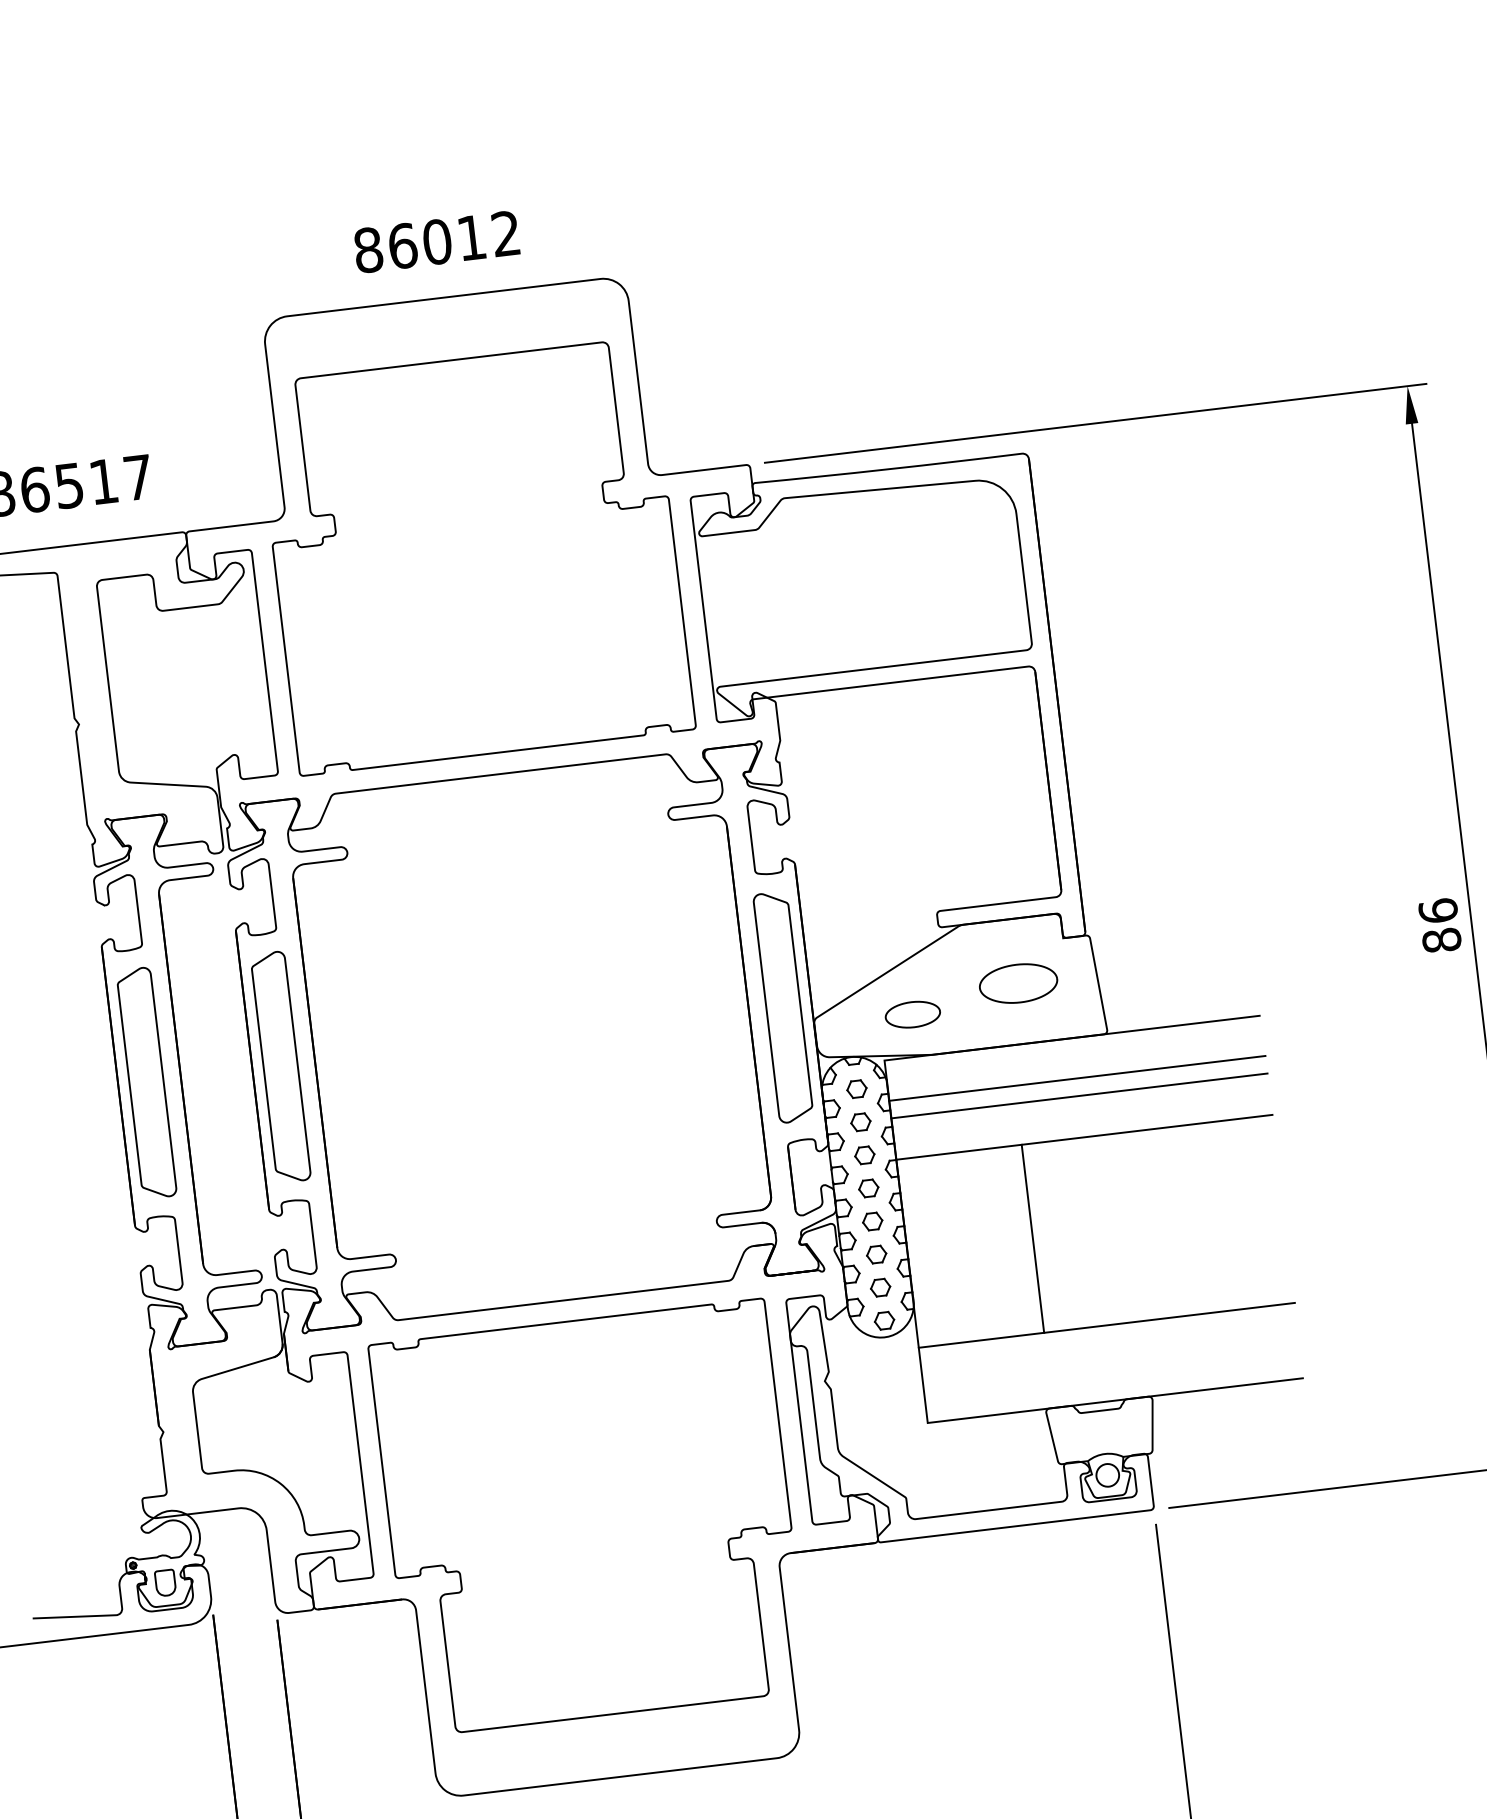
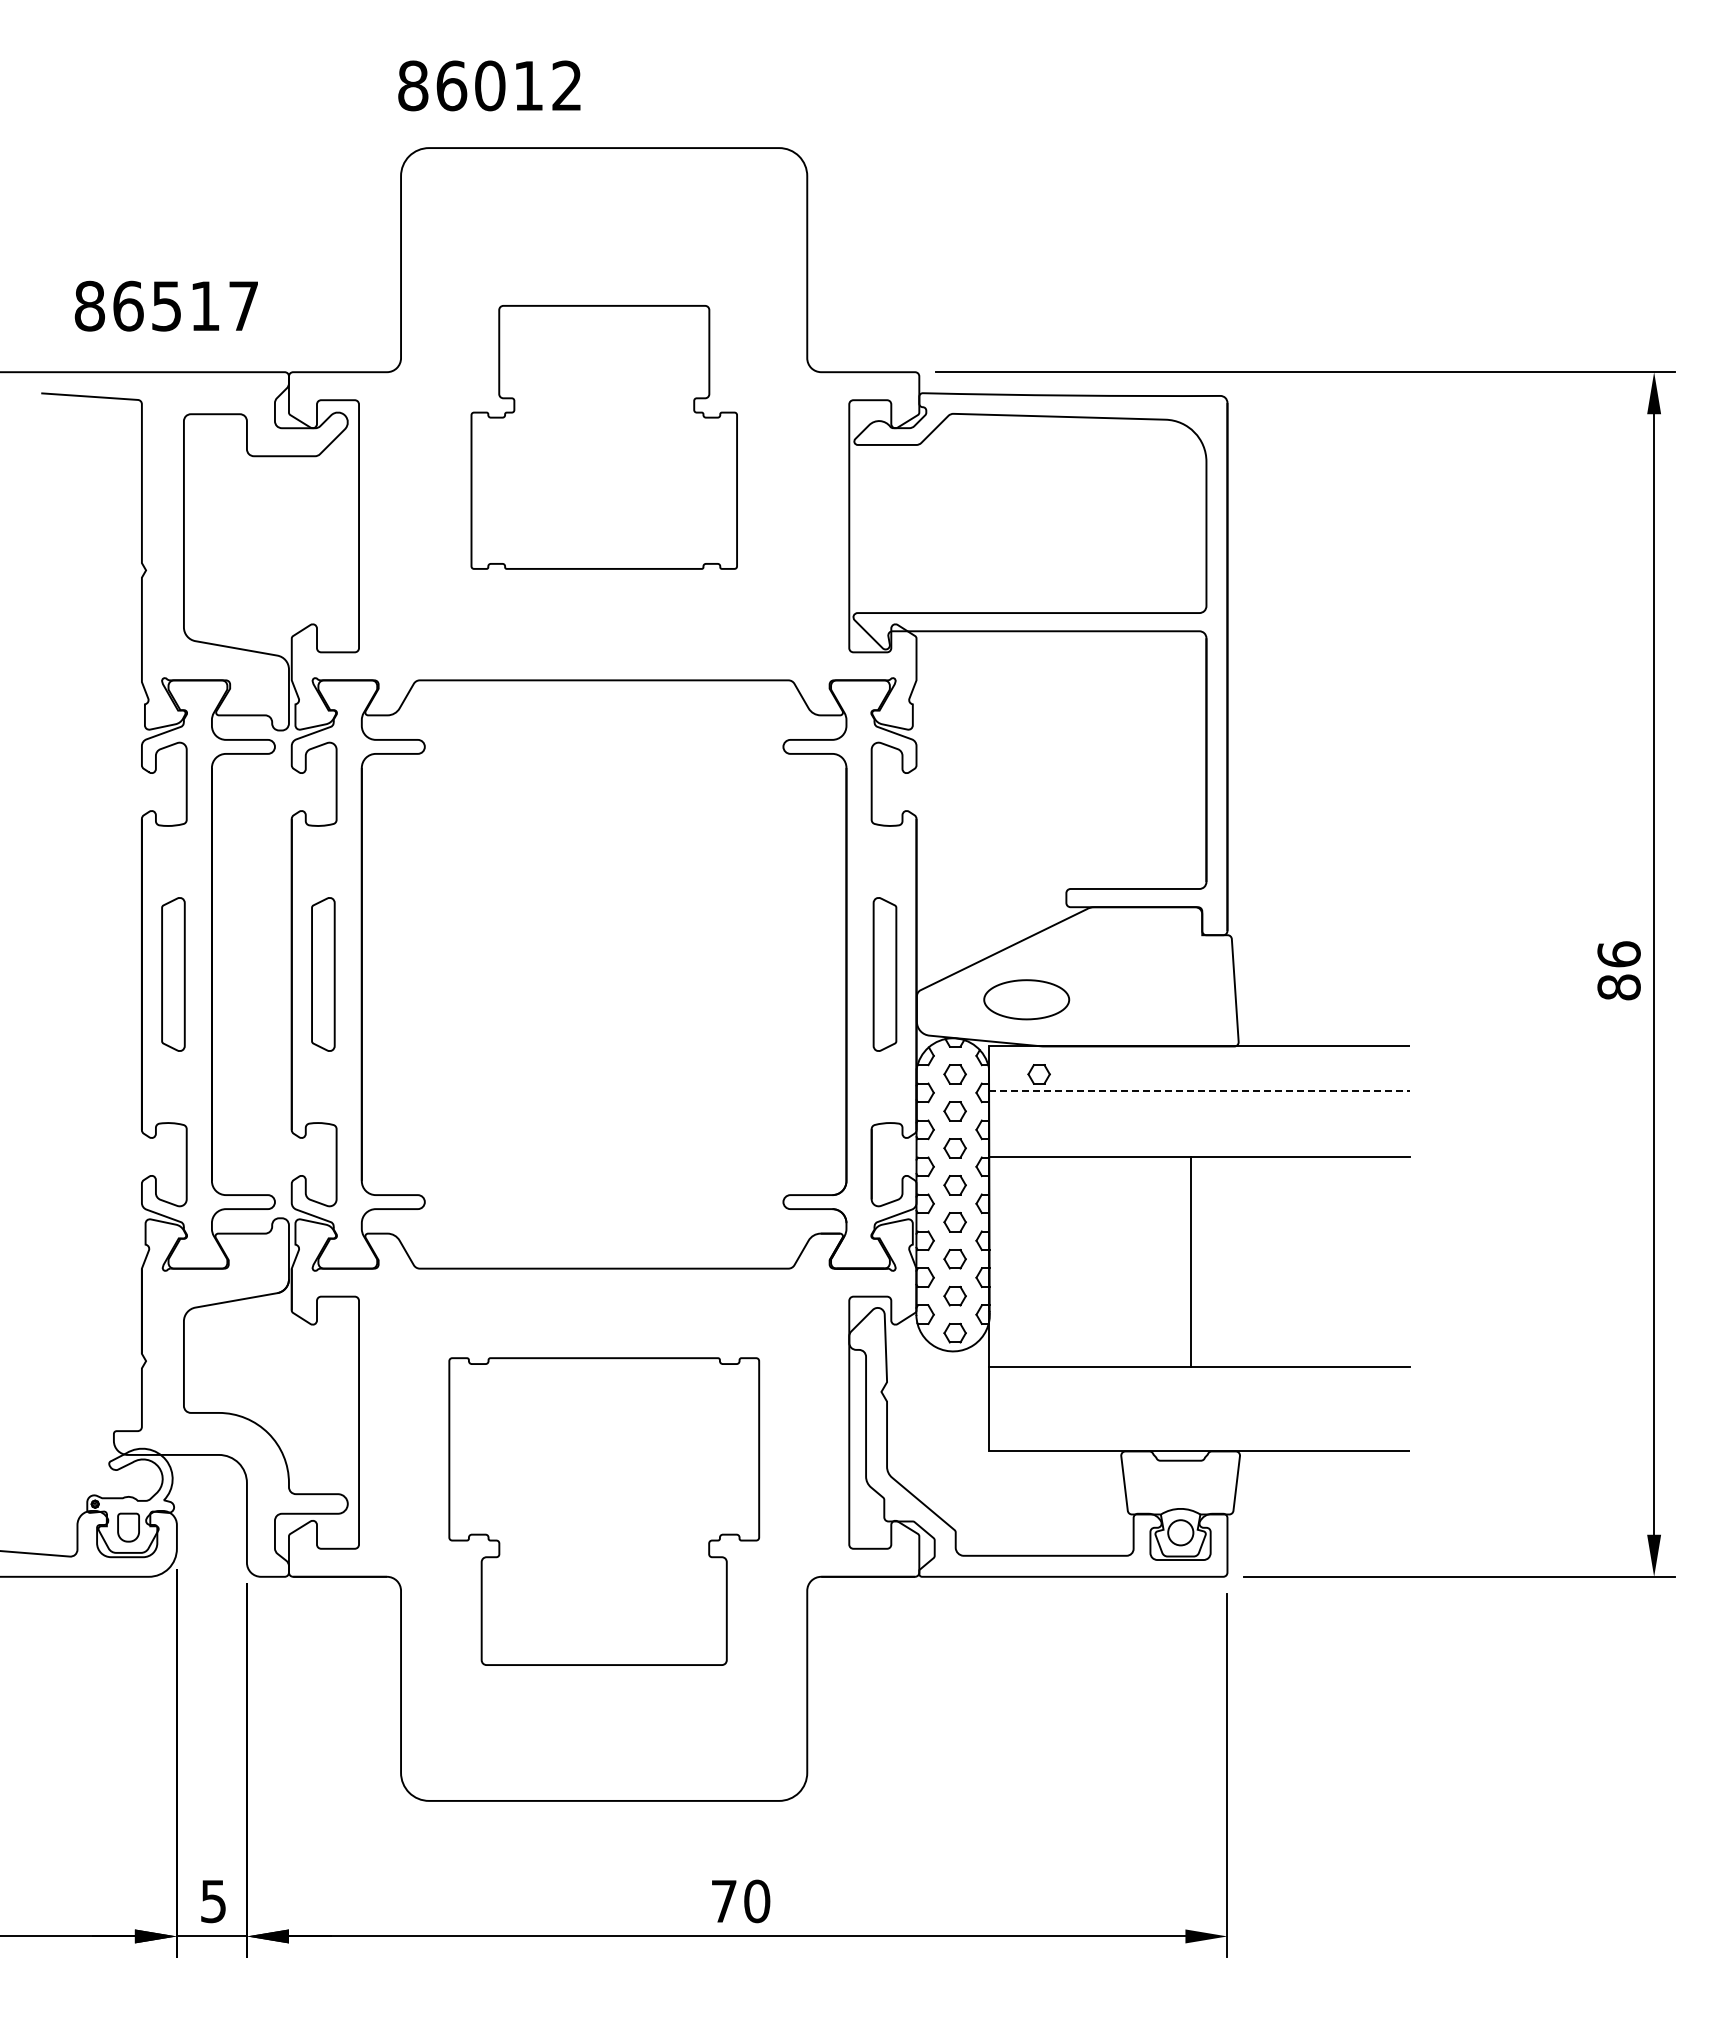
text: (436, 241) -> (489, 85), moved
part: (475, 556) -> (604, 437), size x0.6
part: (1018, 983) -> (1147, 979), removed
part: (783, 1007) -> (884, 974), size x0.6
part: (912, 1014) -> (1026, 999), size x1.4
part: (280, 1067) -> (323, 974), size x0.6
line: (1077, 1078) -> (1199, 1091), solid -> dashed
part: (931, 1080) -> (1038, 1074), added
part: (146, 1083) -> (173, 974), size x0.6
line: (1079, 1096) -> (1199, 1111), removed
line: (1033, 1238) -> (1191, 1262), moved
part: (589, 1517) -> (604, 1511), size x0.7

